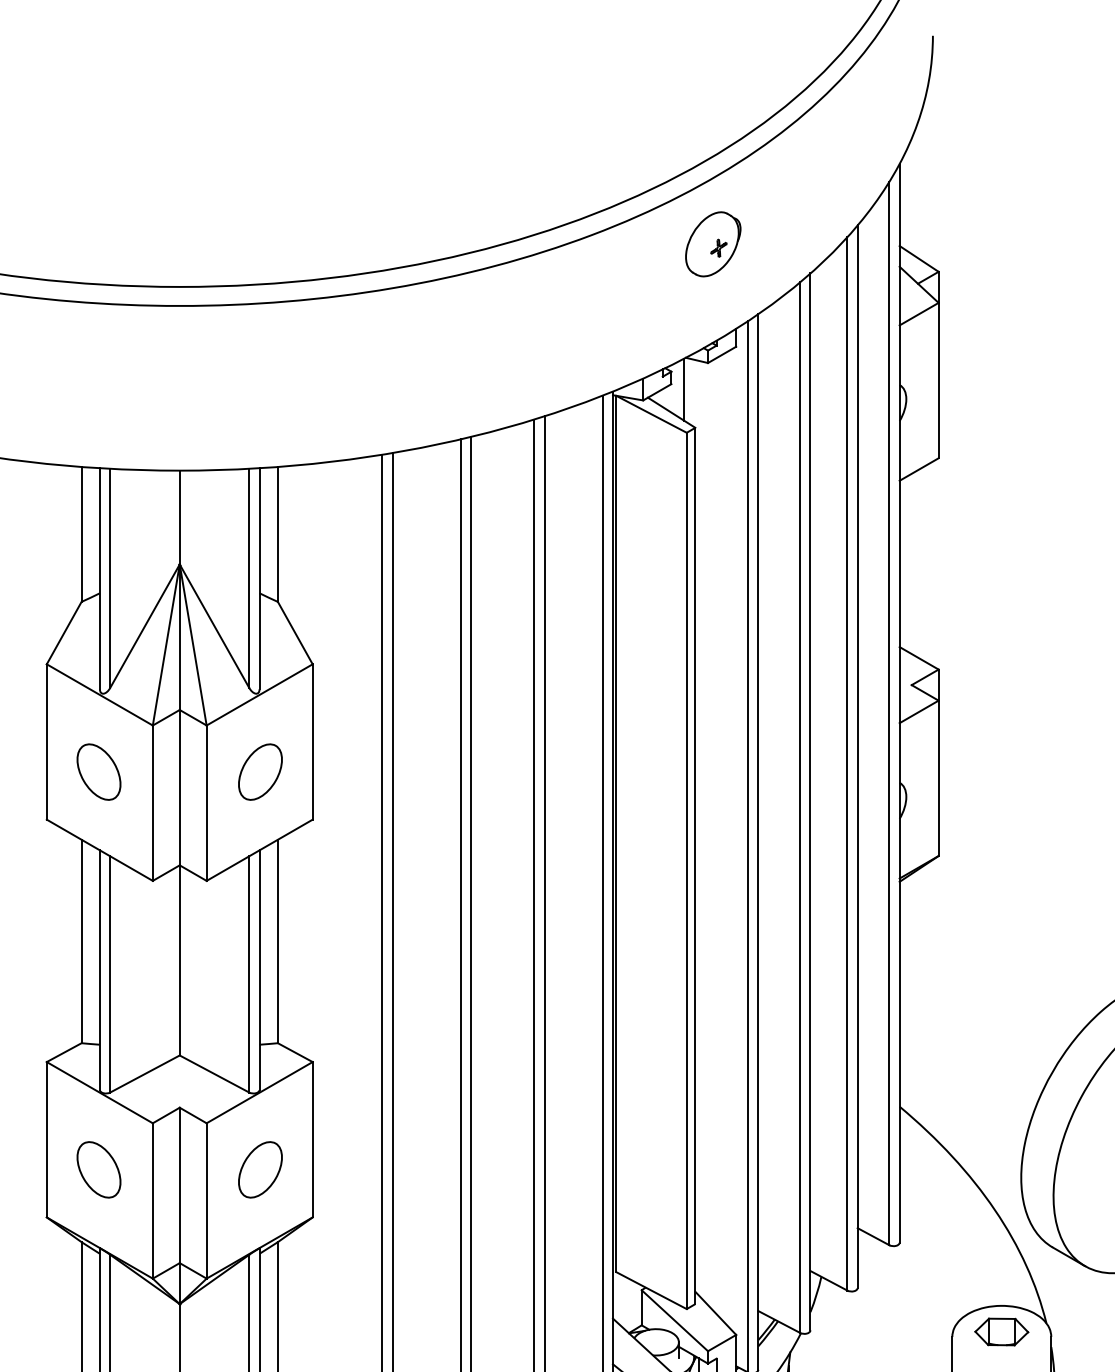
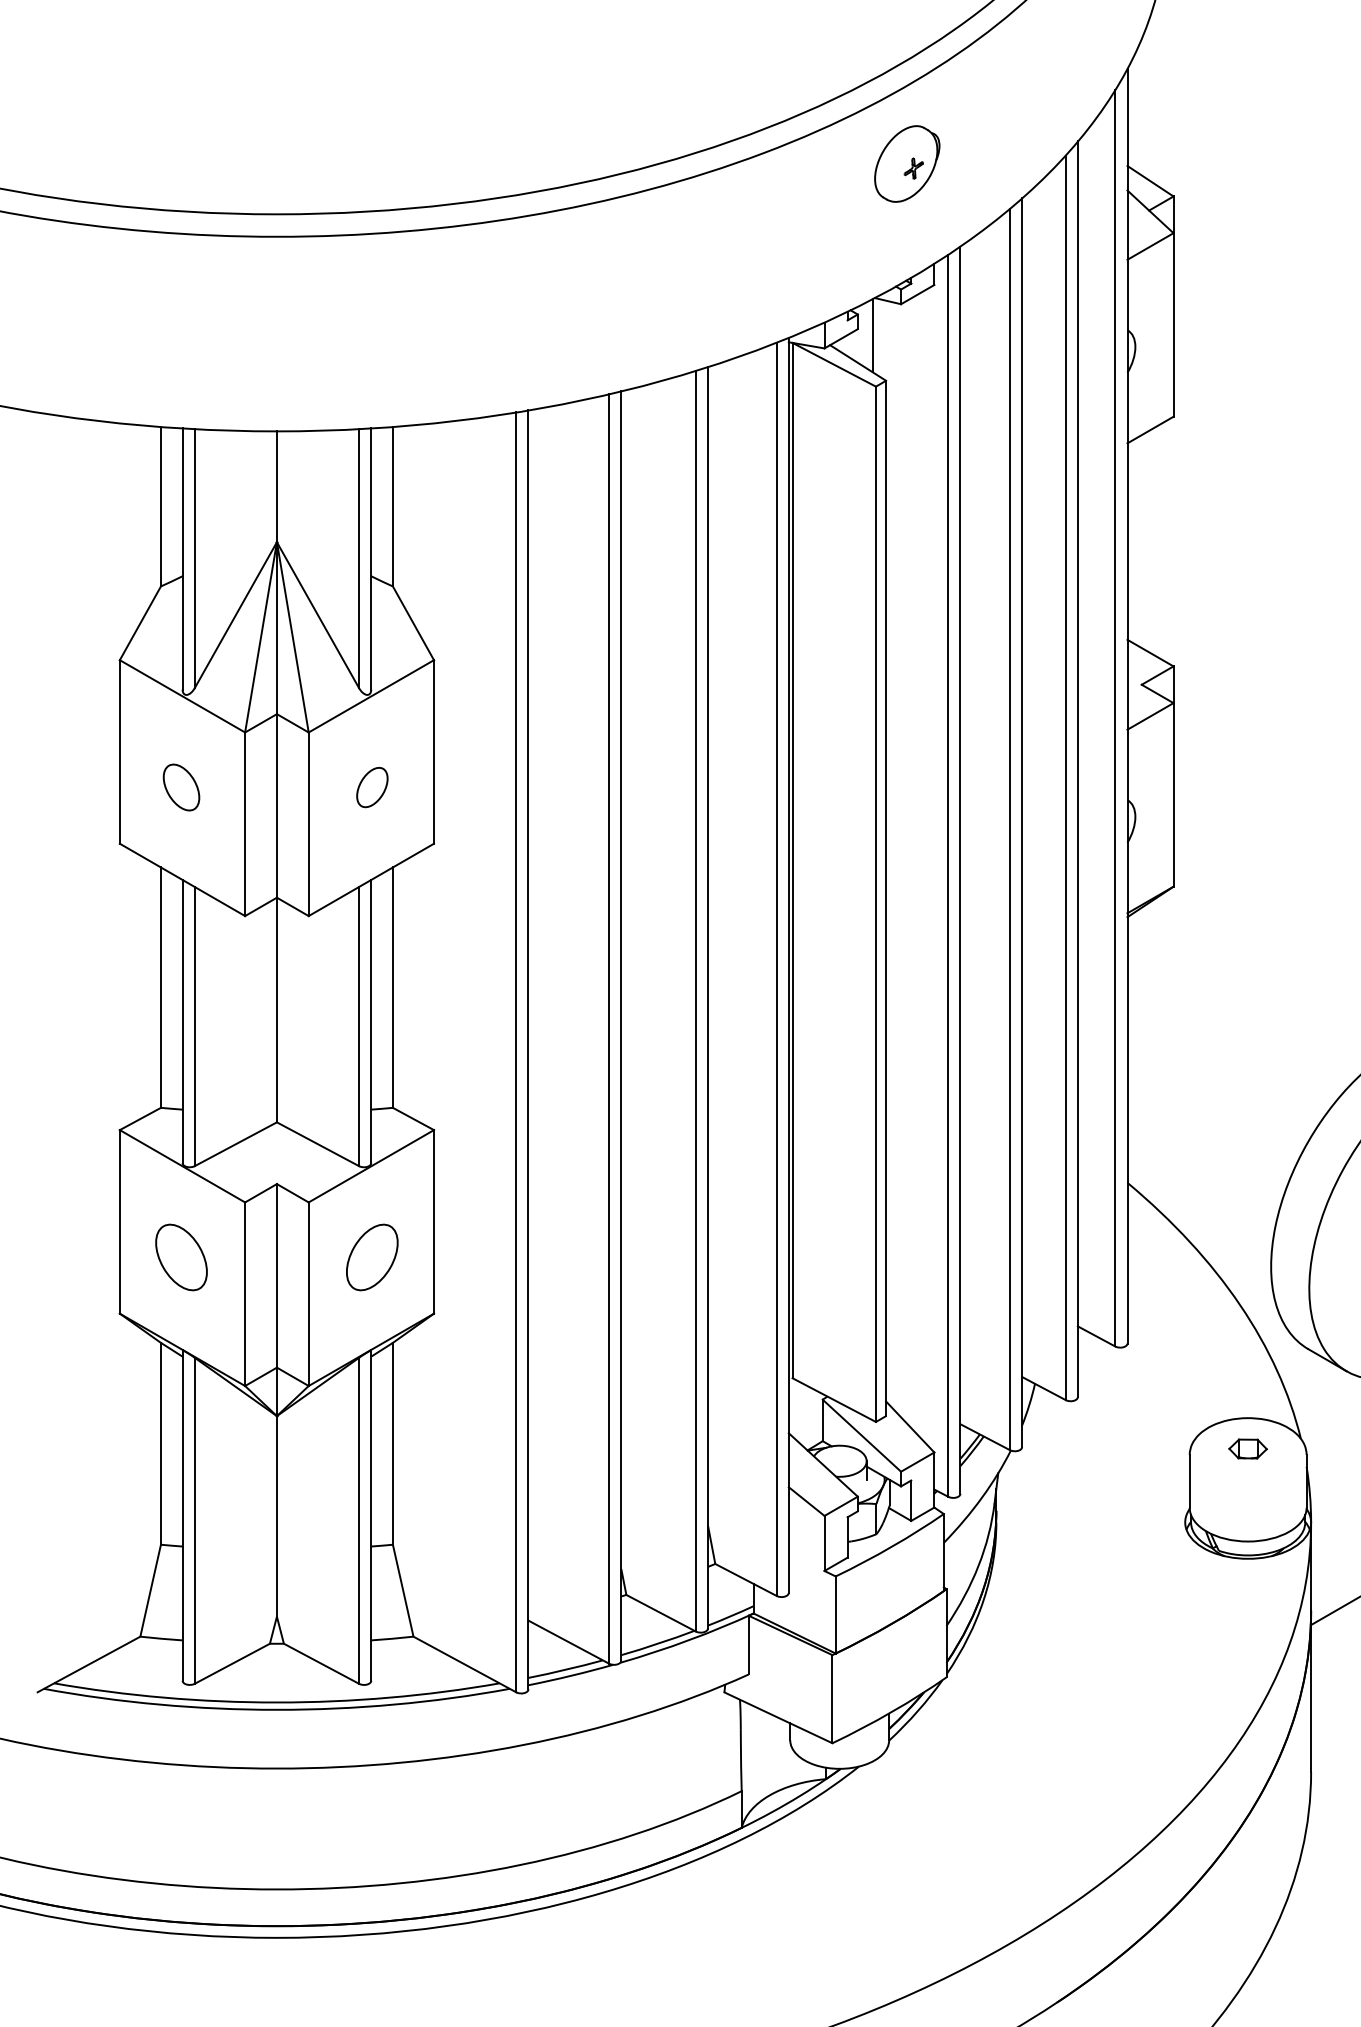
part: (98, 772) -> (181, 787), size x0.7
part: (260, 772) -> (372, 787), size x0.6
part: (1001, 1331) -> (1247, 1448), size x0.6

